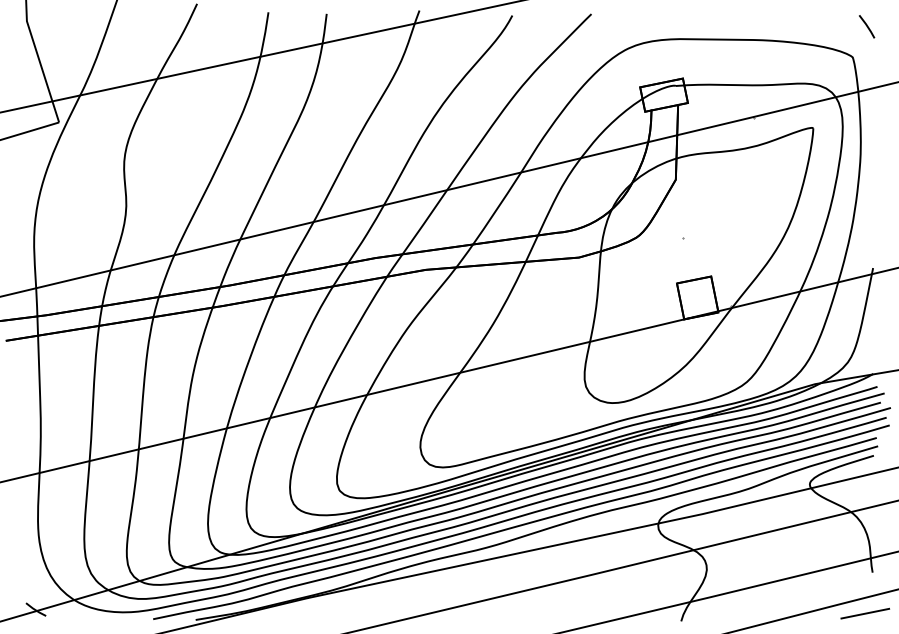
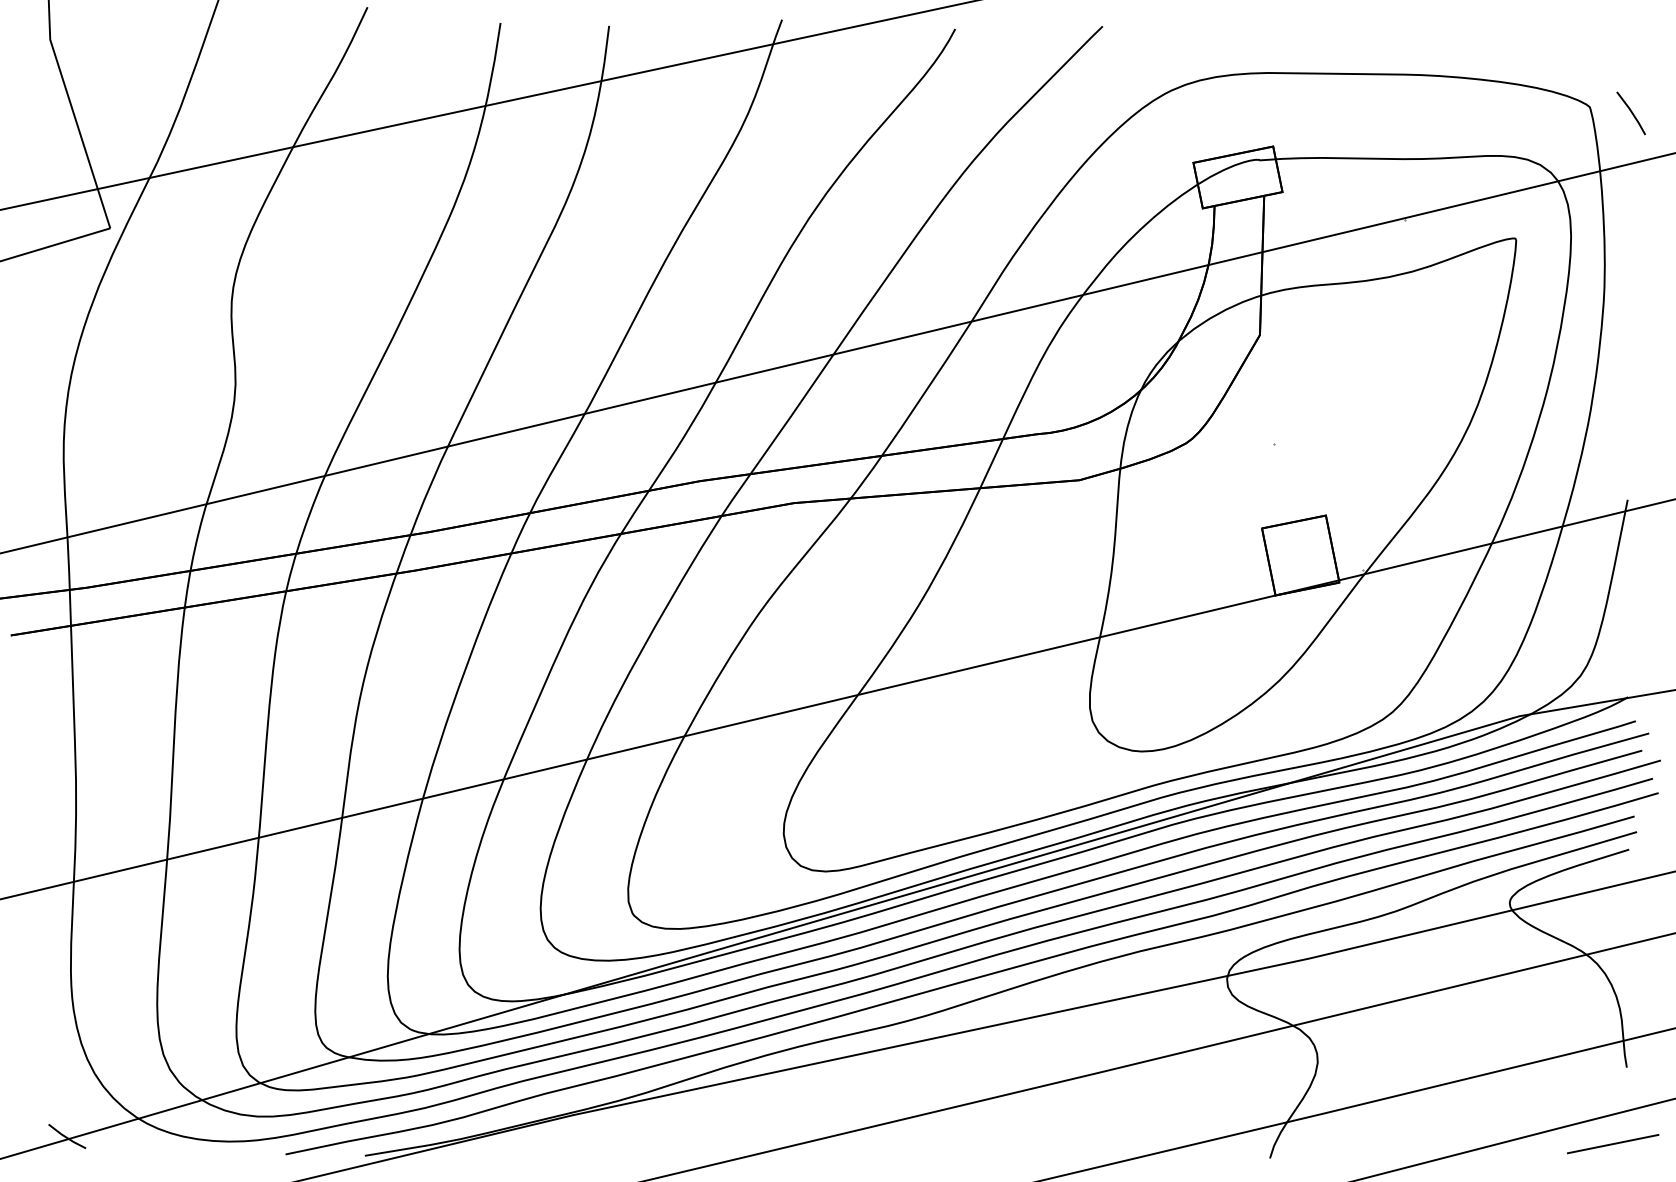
line: (867, 26) -> (1632, 112), moved

